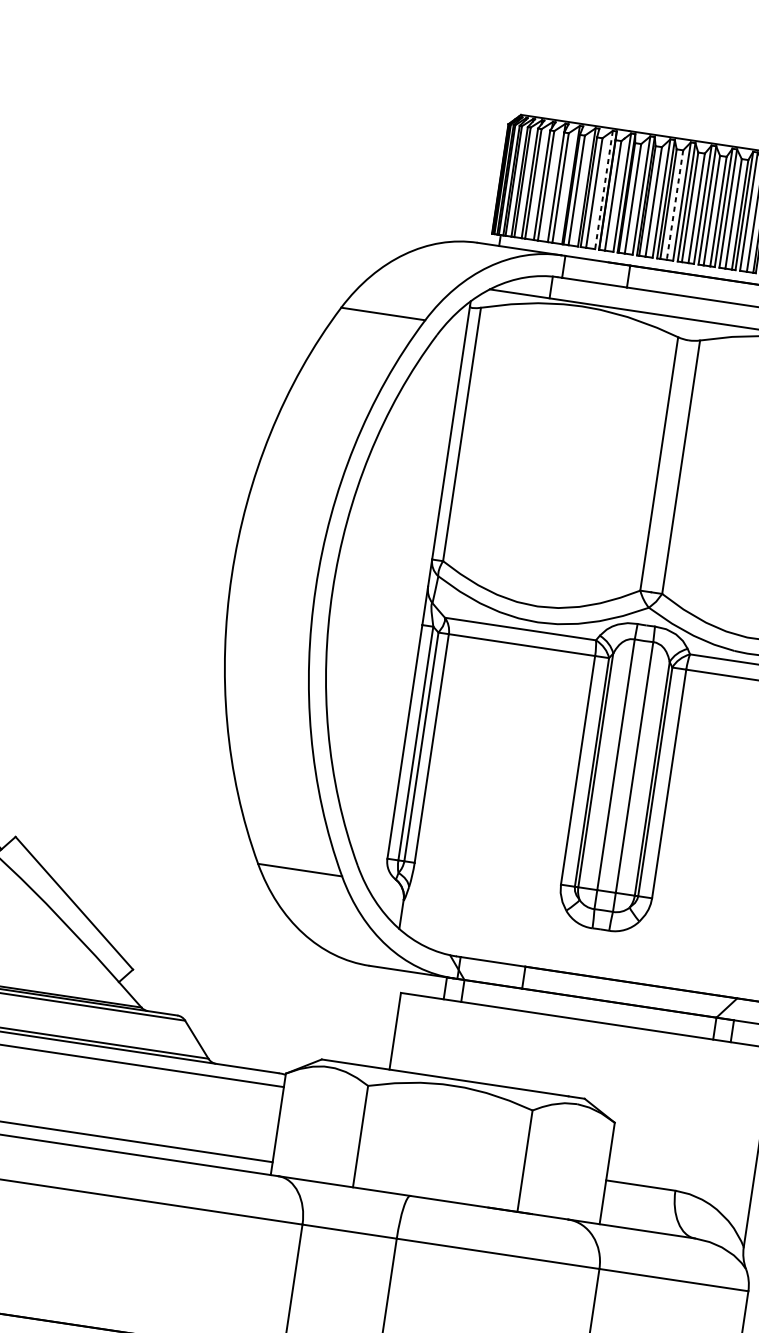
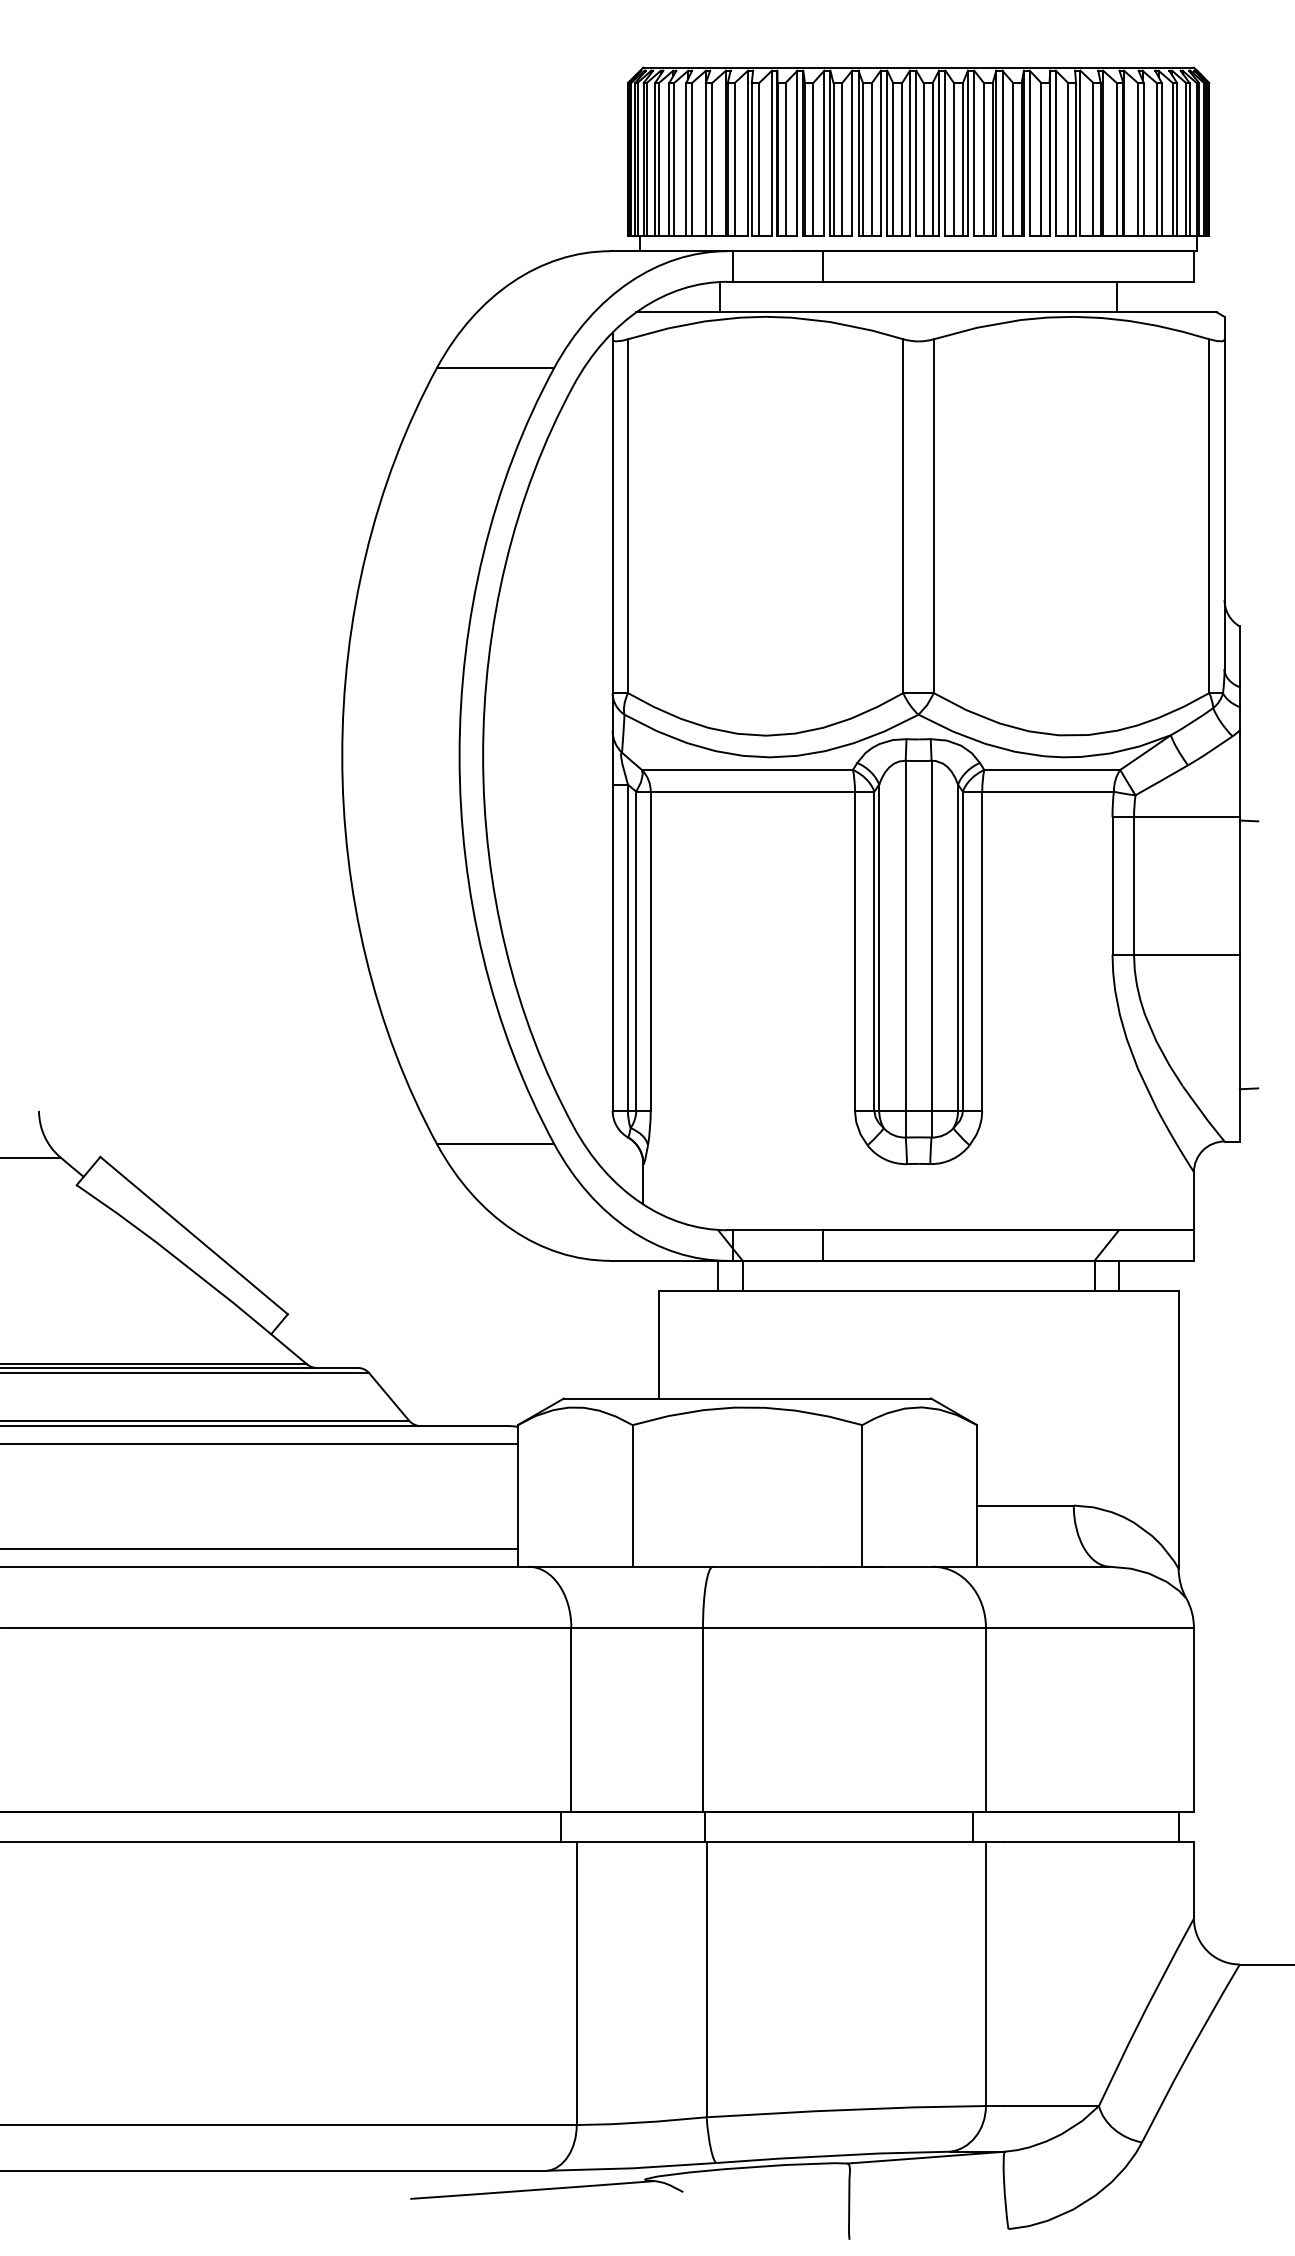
line: (603, 190) -> (771, 153), dashed -> solid
line: (675, 205) -> (872, 159), dashed -> solid

